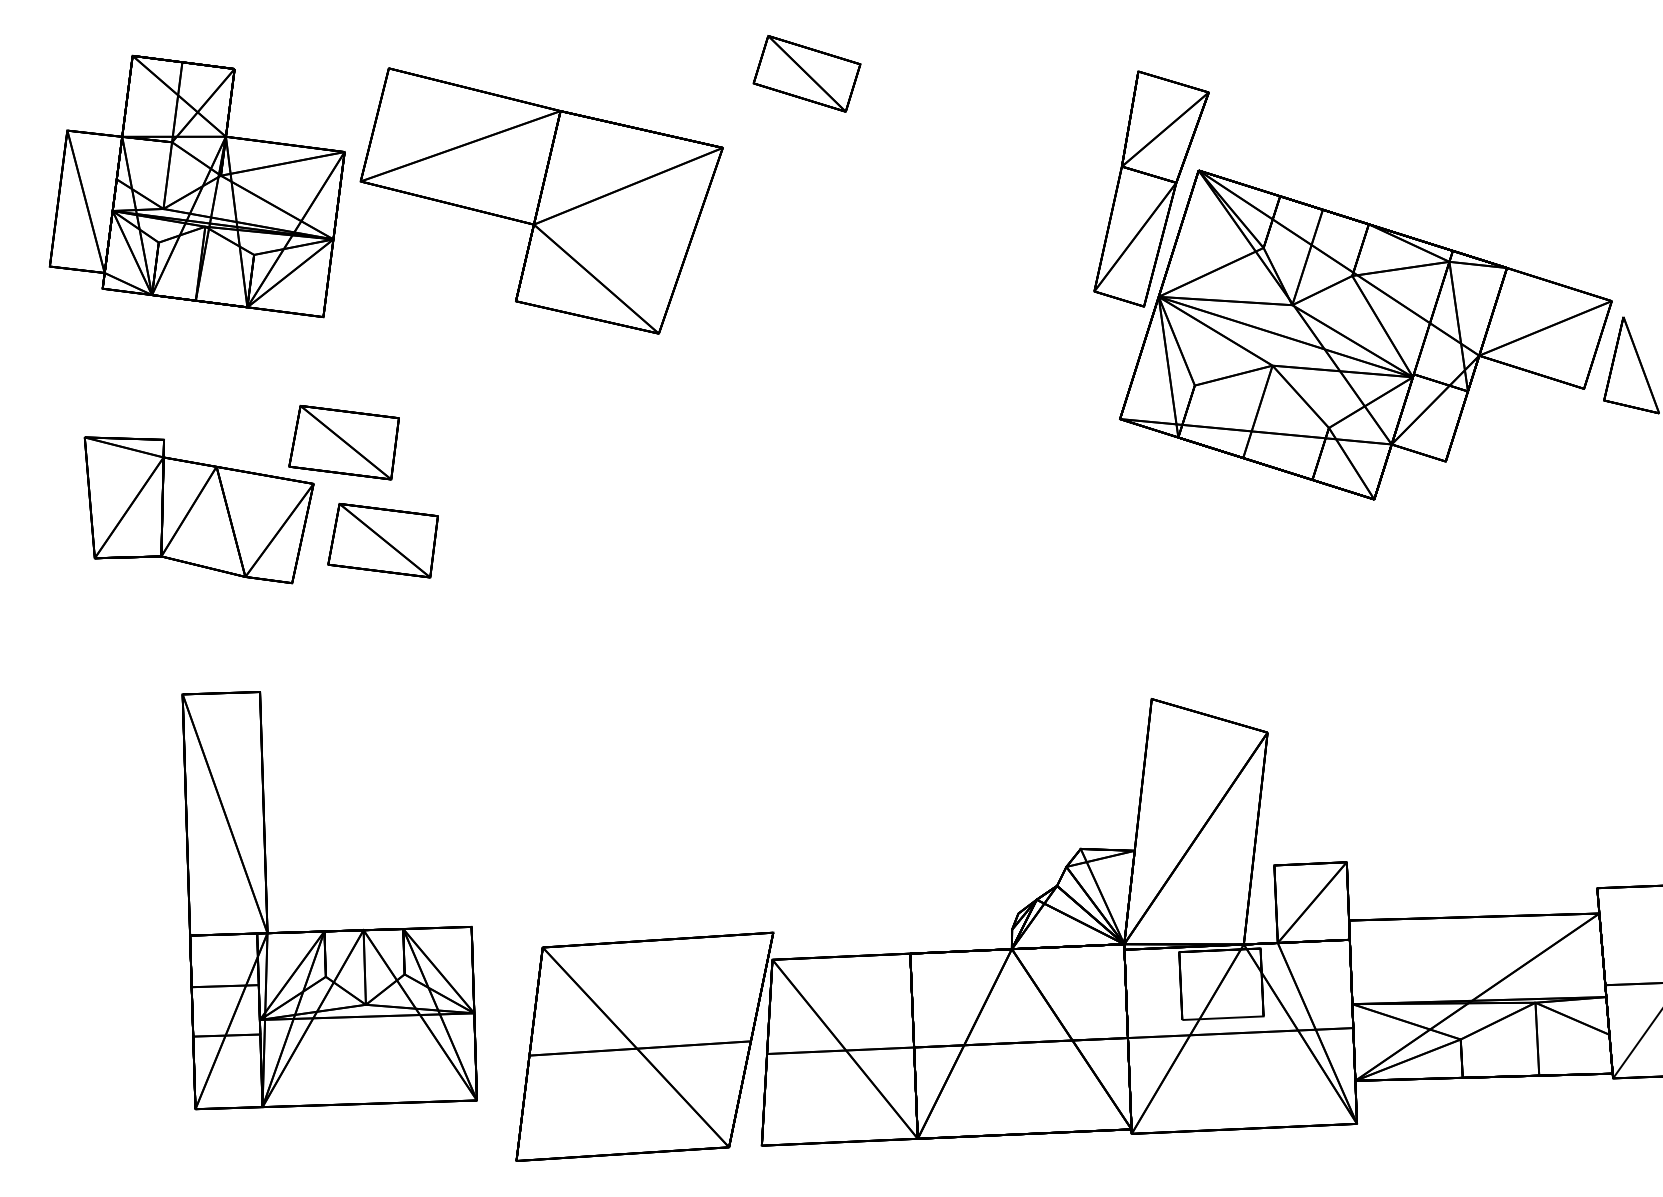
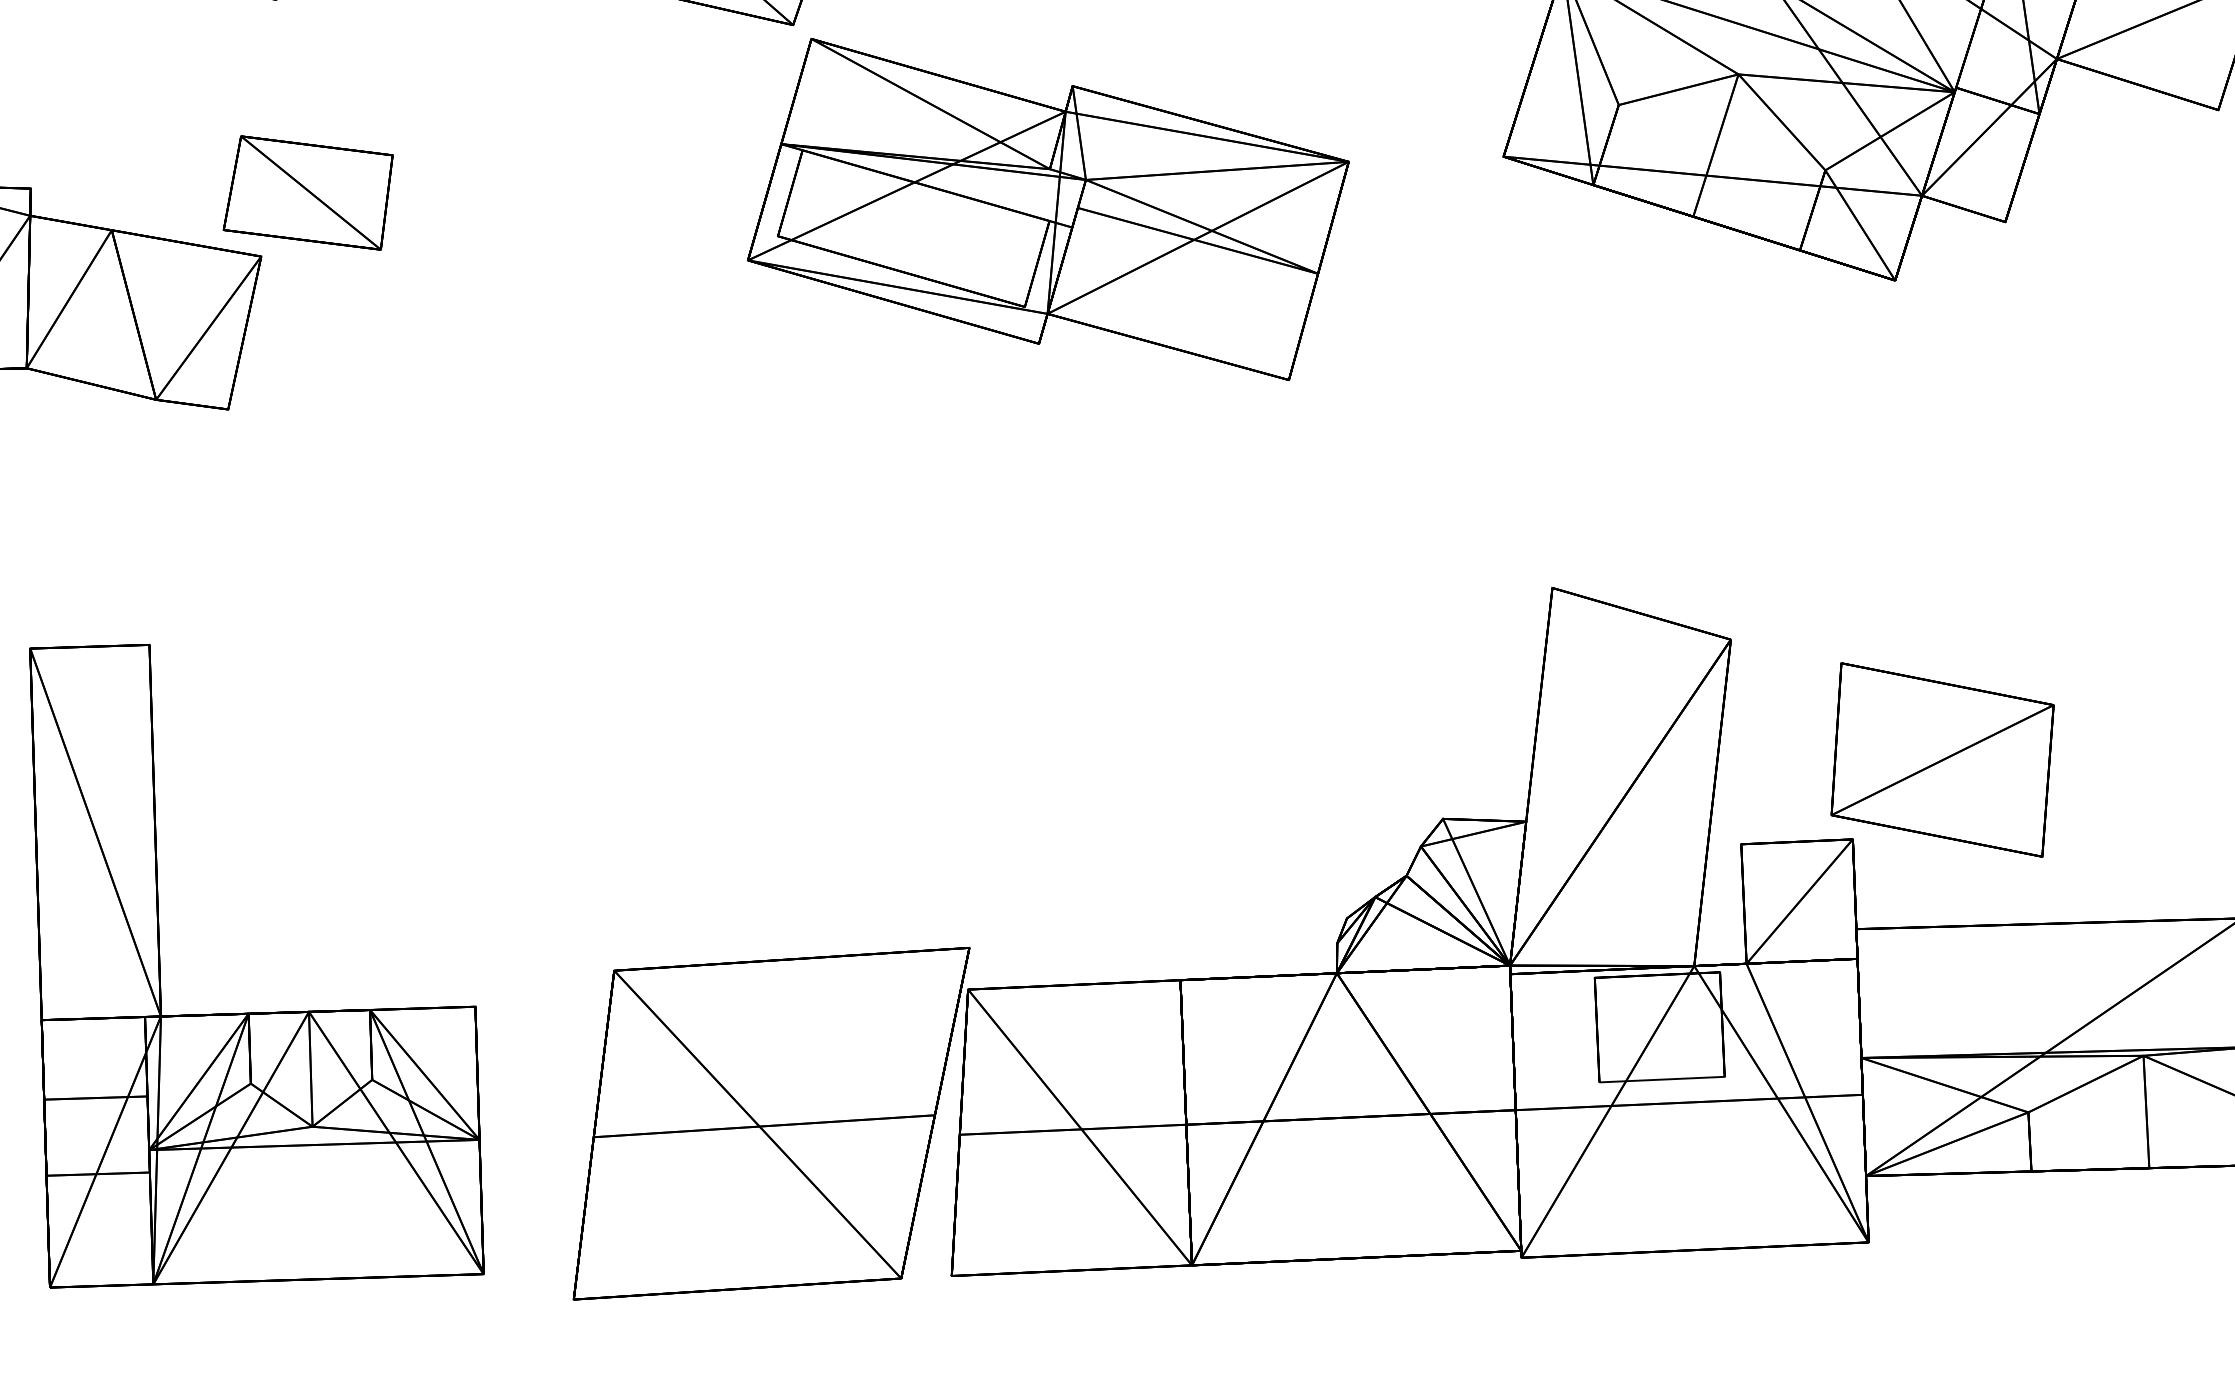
part: (824, 452) -> (1048, 208), added
part: (382, 540) -> (367, 343), removed
part: (1405, 810) -> (1943, 759), added
part: (329, 930) -> (256, 1012), moved

